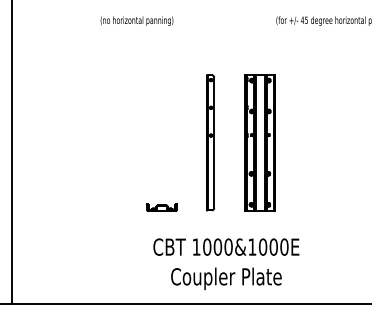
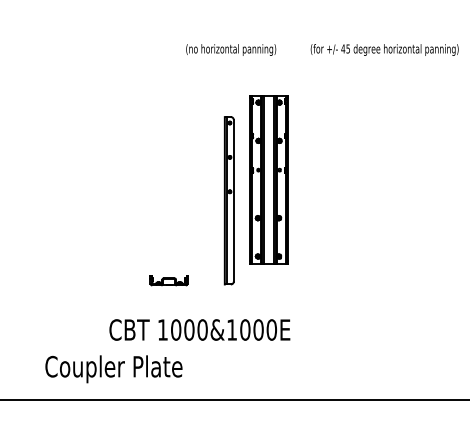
text: (137, 20) -> (231, 49), moved
part: (259, 142) -> (268, 179), moved
text: (226, 246) -> (199, 329), moved
text: (226, 279) -> (113, 369), moved

